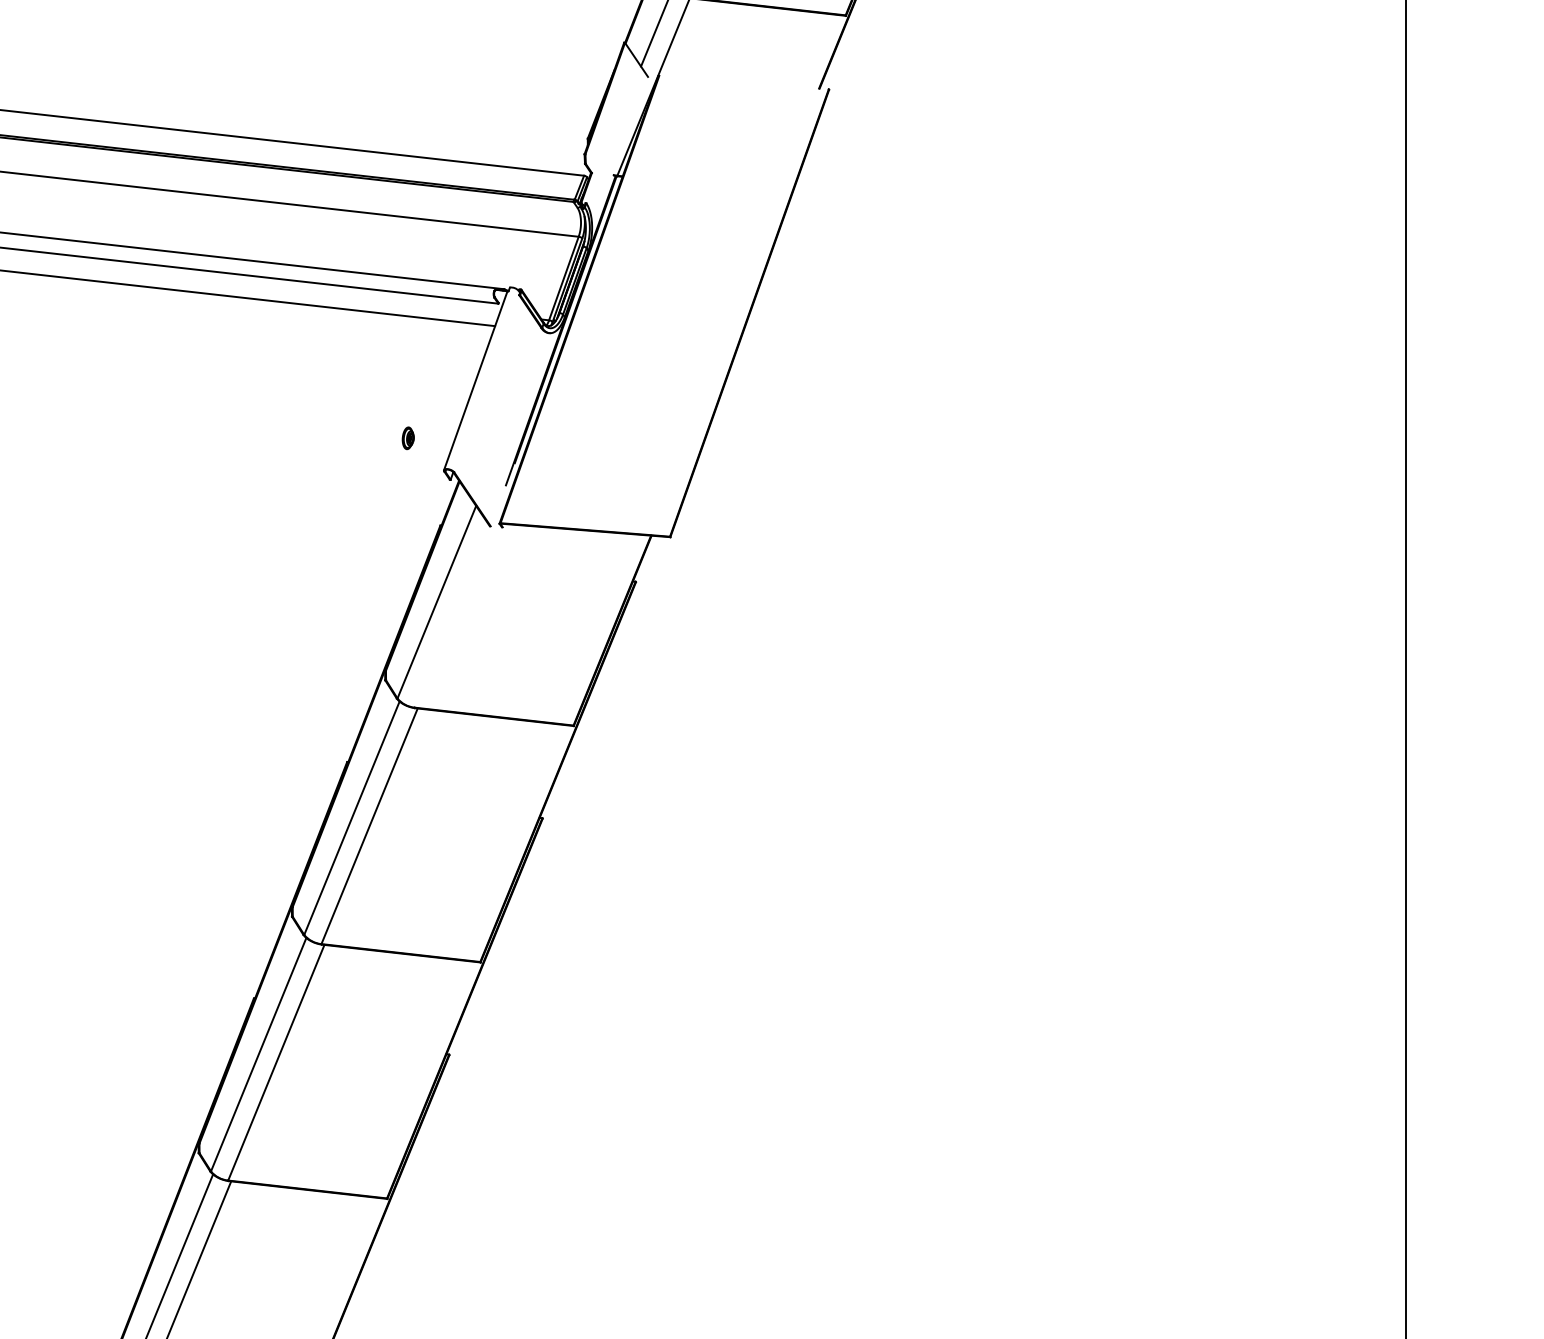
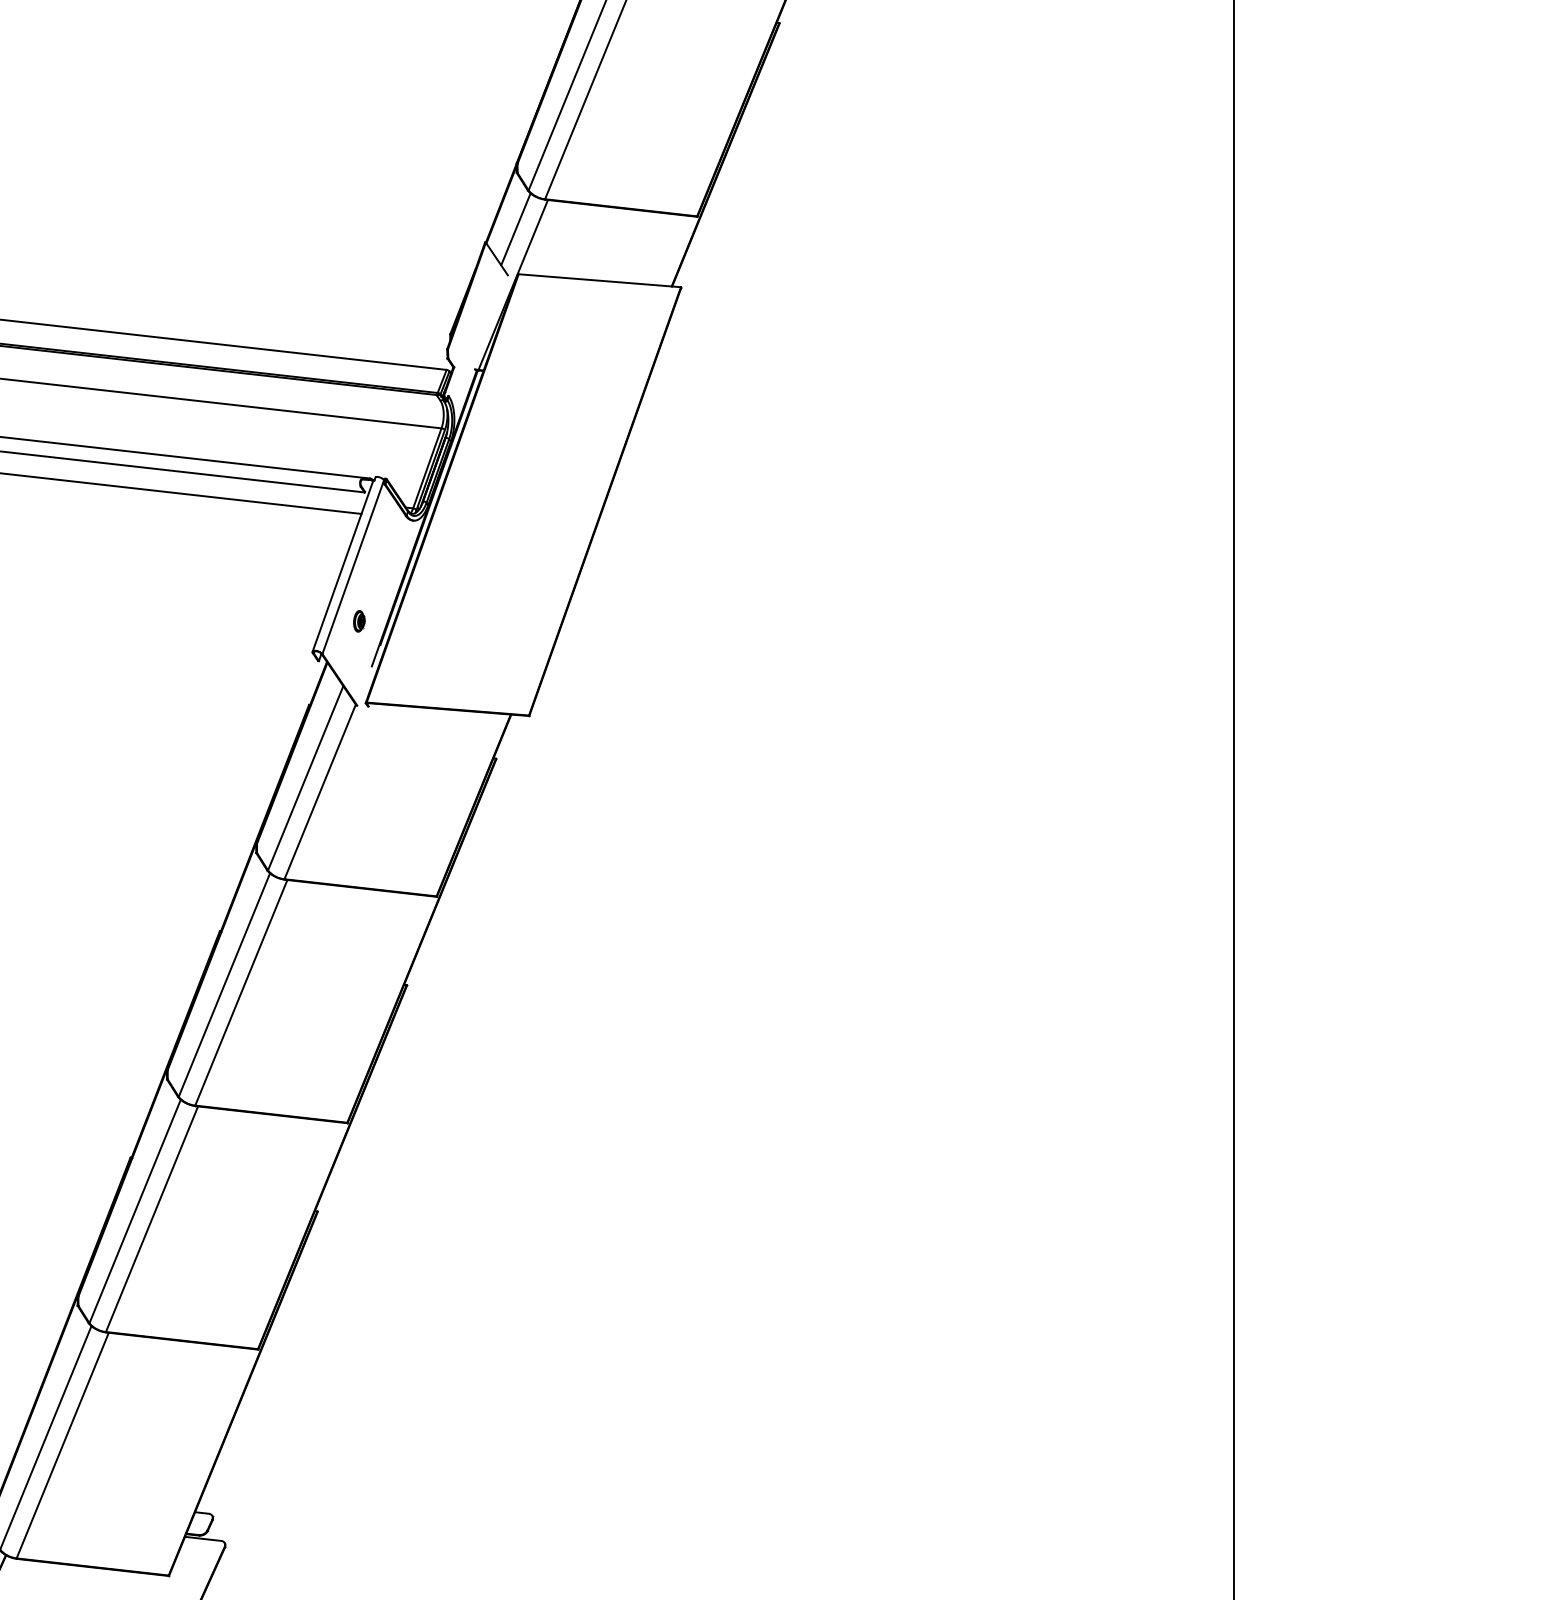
line: (743, 82) -> (599, 280), added
line: (486, 382) -> (353, 567), added
part: (408, 438) -> (359, 621), moved
line: (451, 616) -> (319, 791), added

